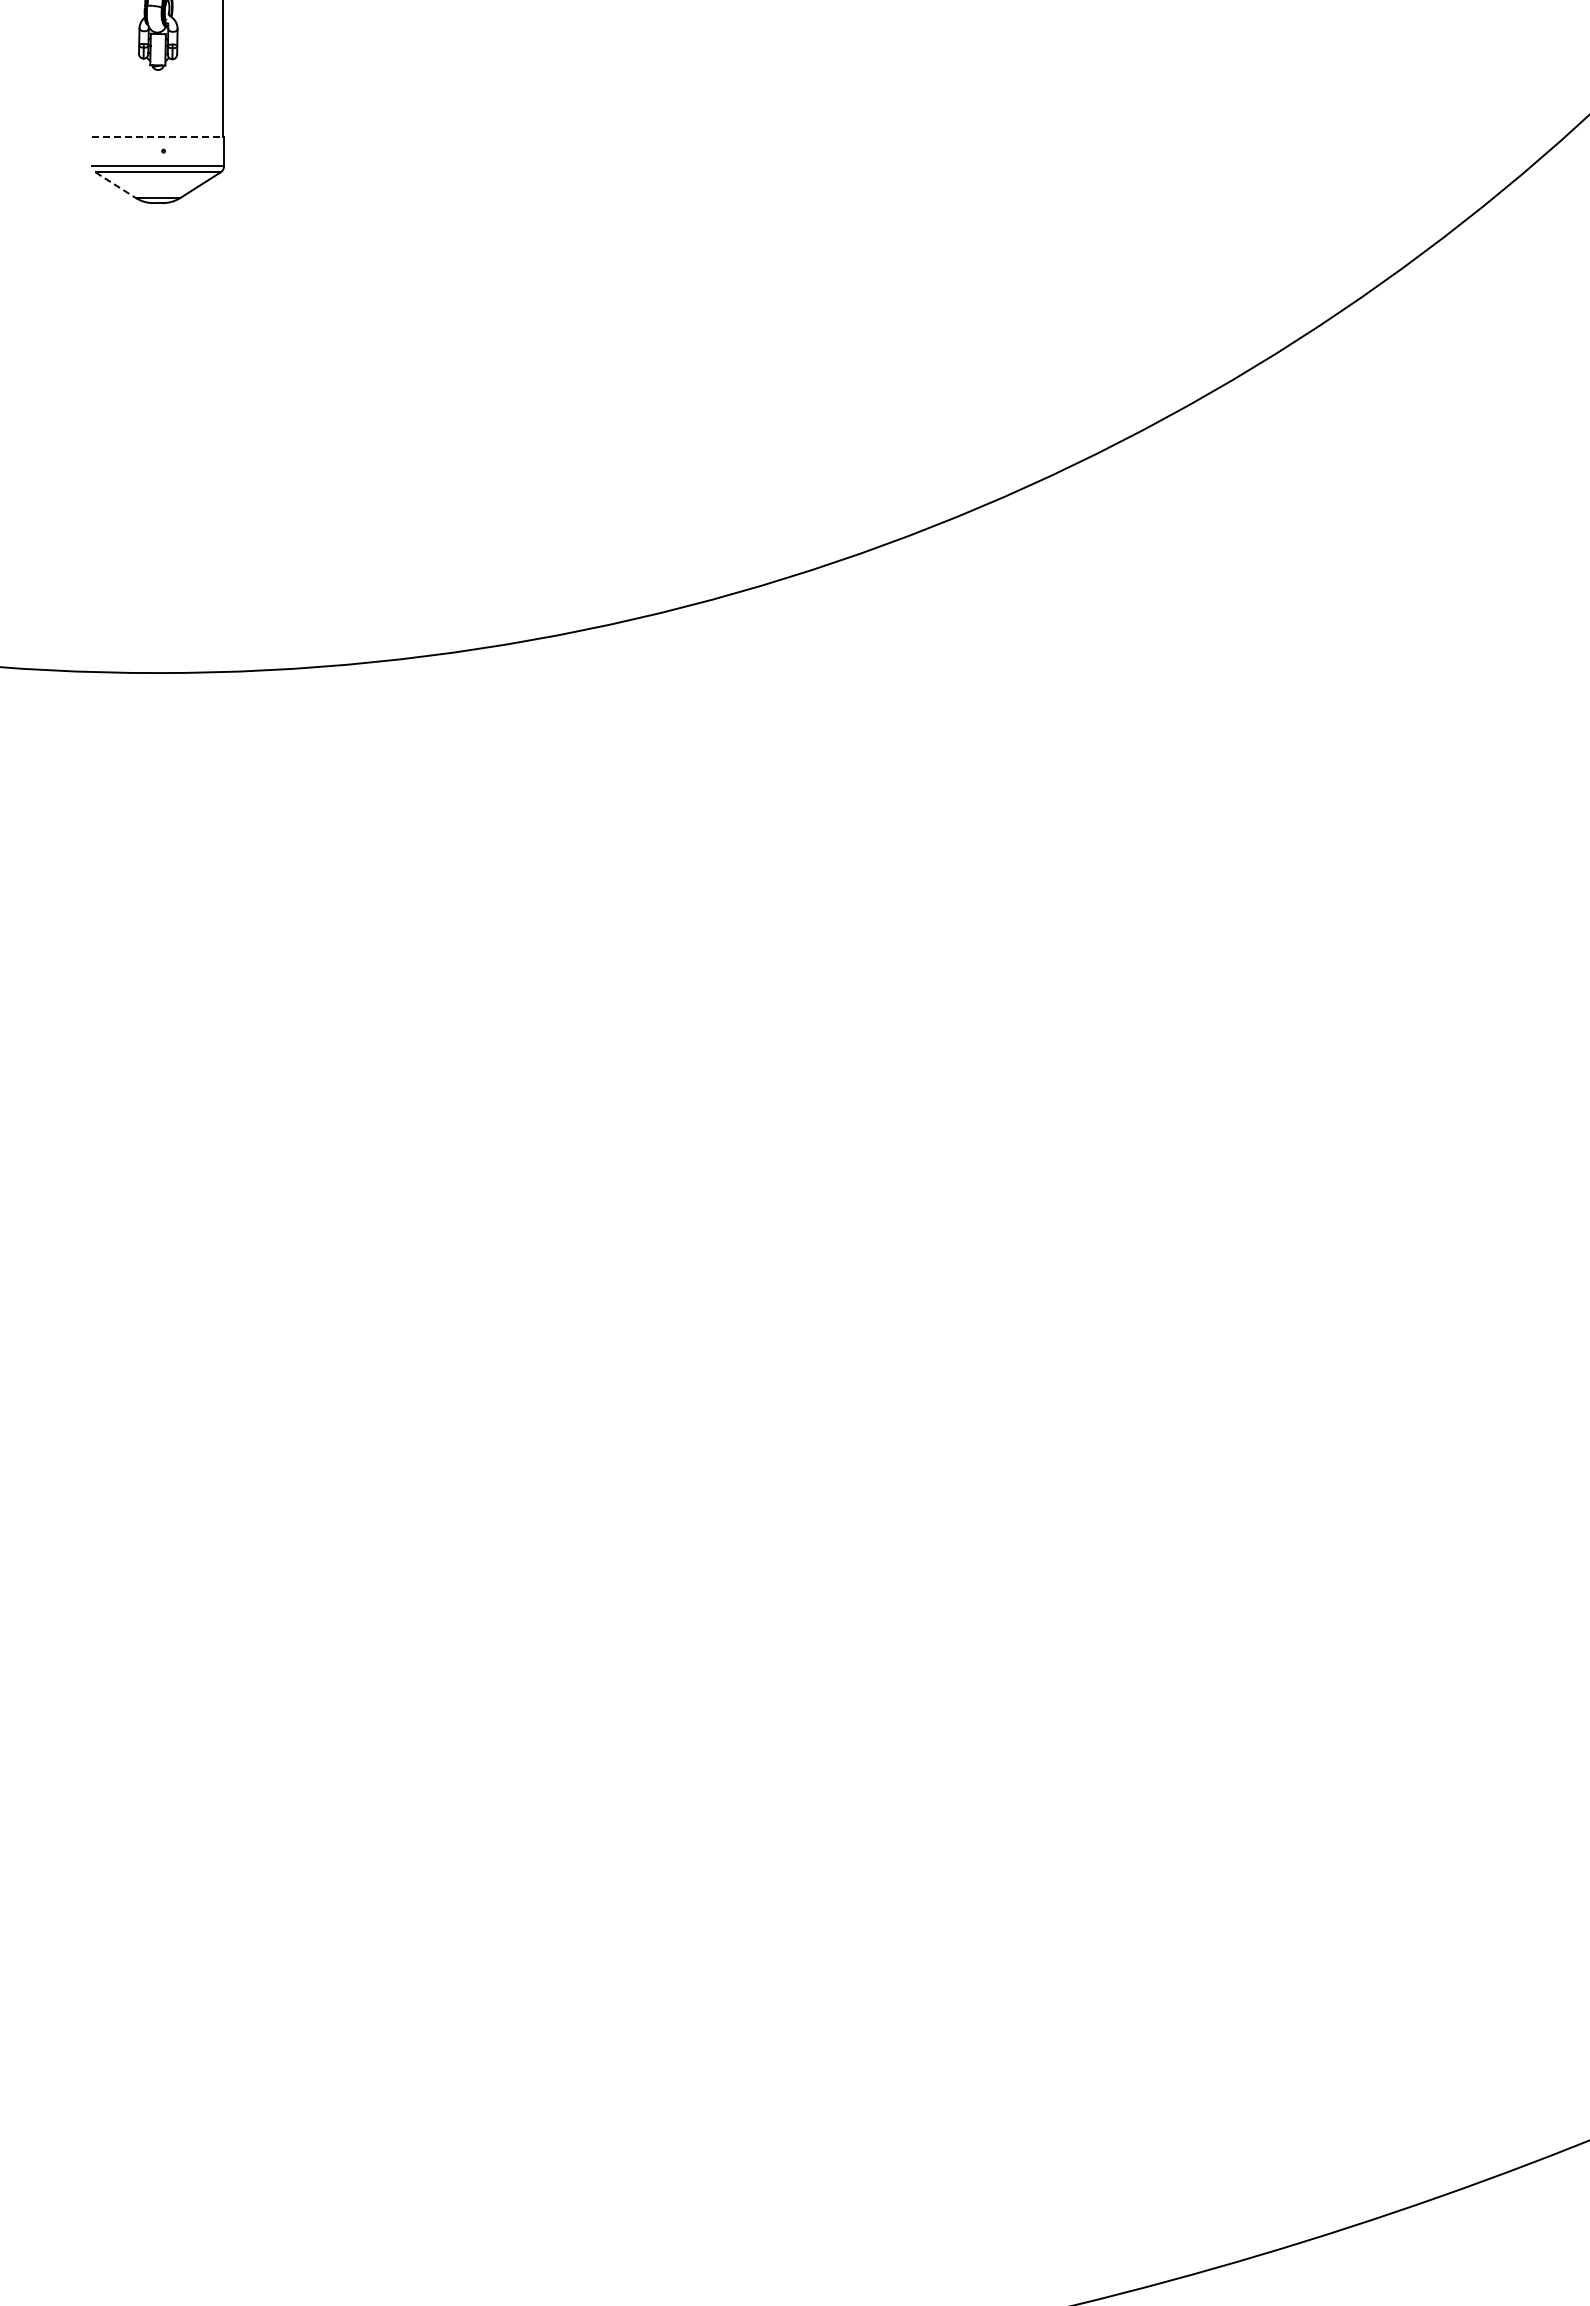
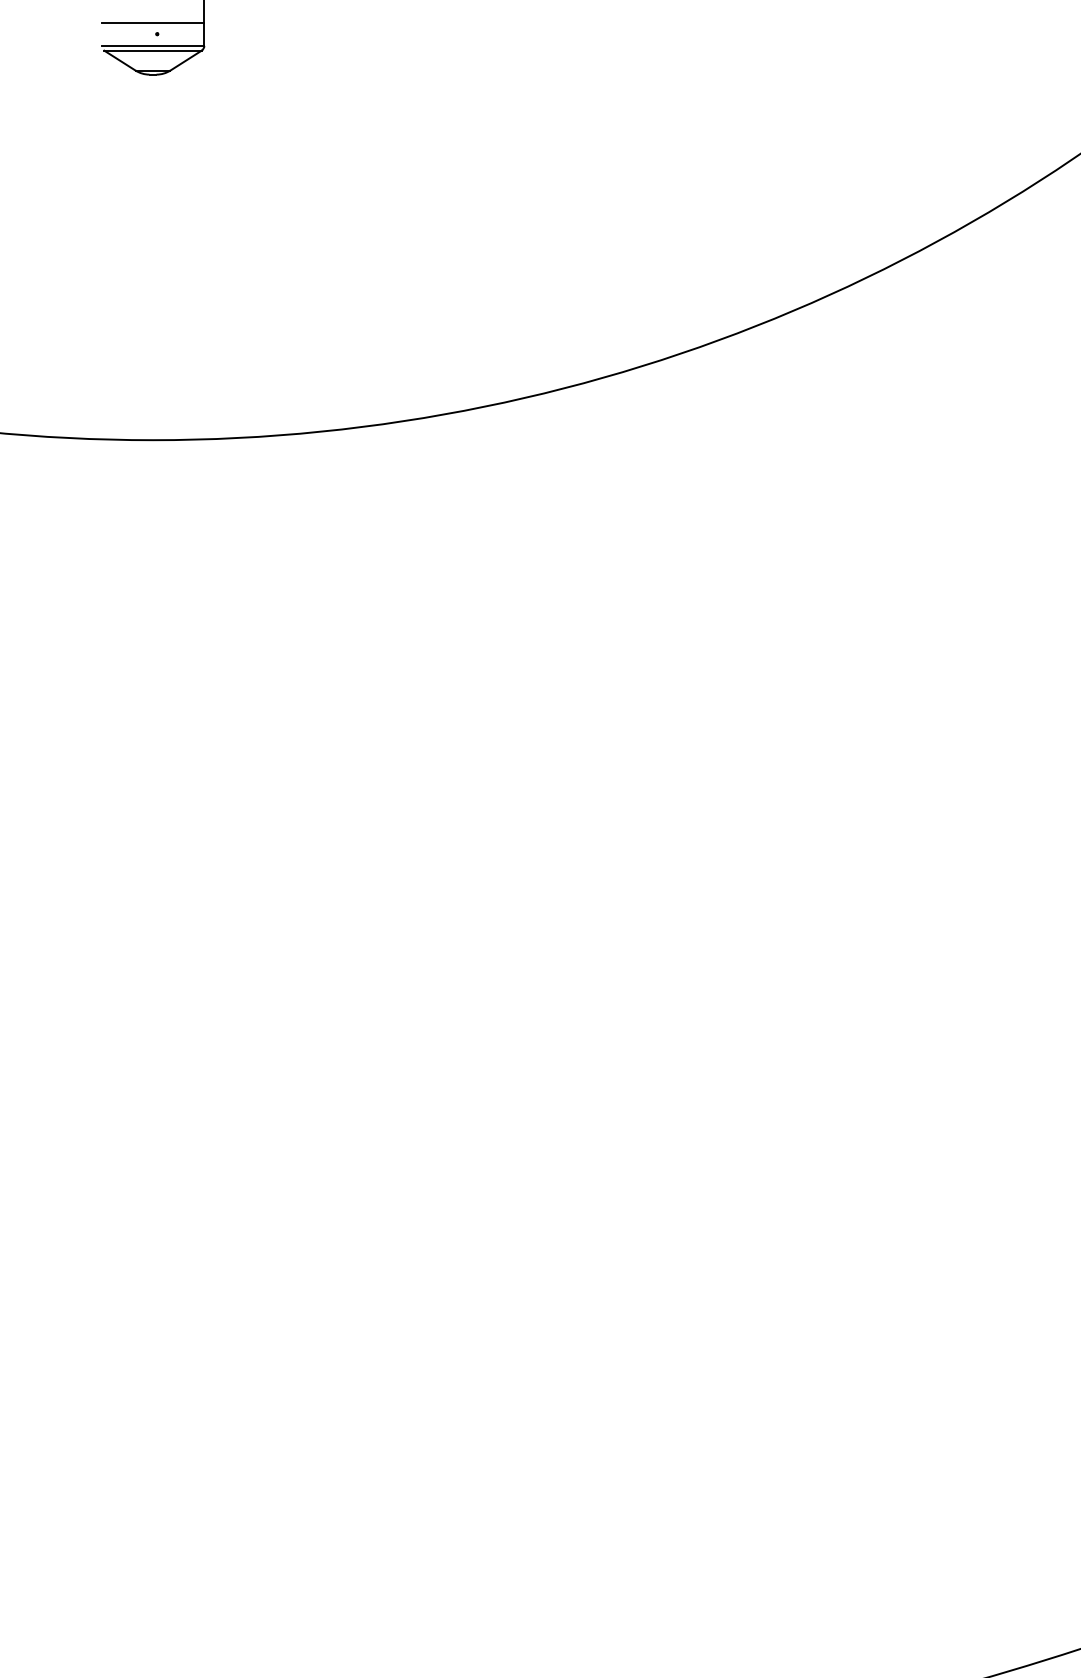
line: (158, 137) -> (153, 23), dashed -> solid
line: (115, 185) -> (119, 60), dashed -> solid

